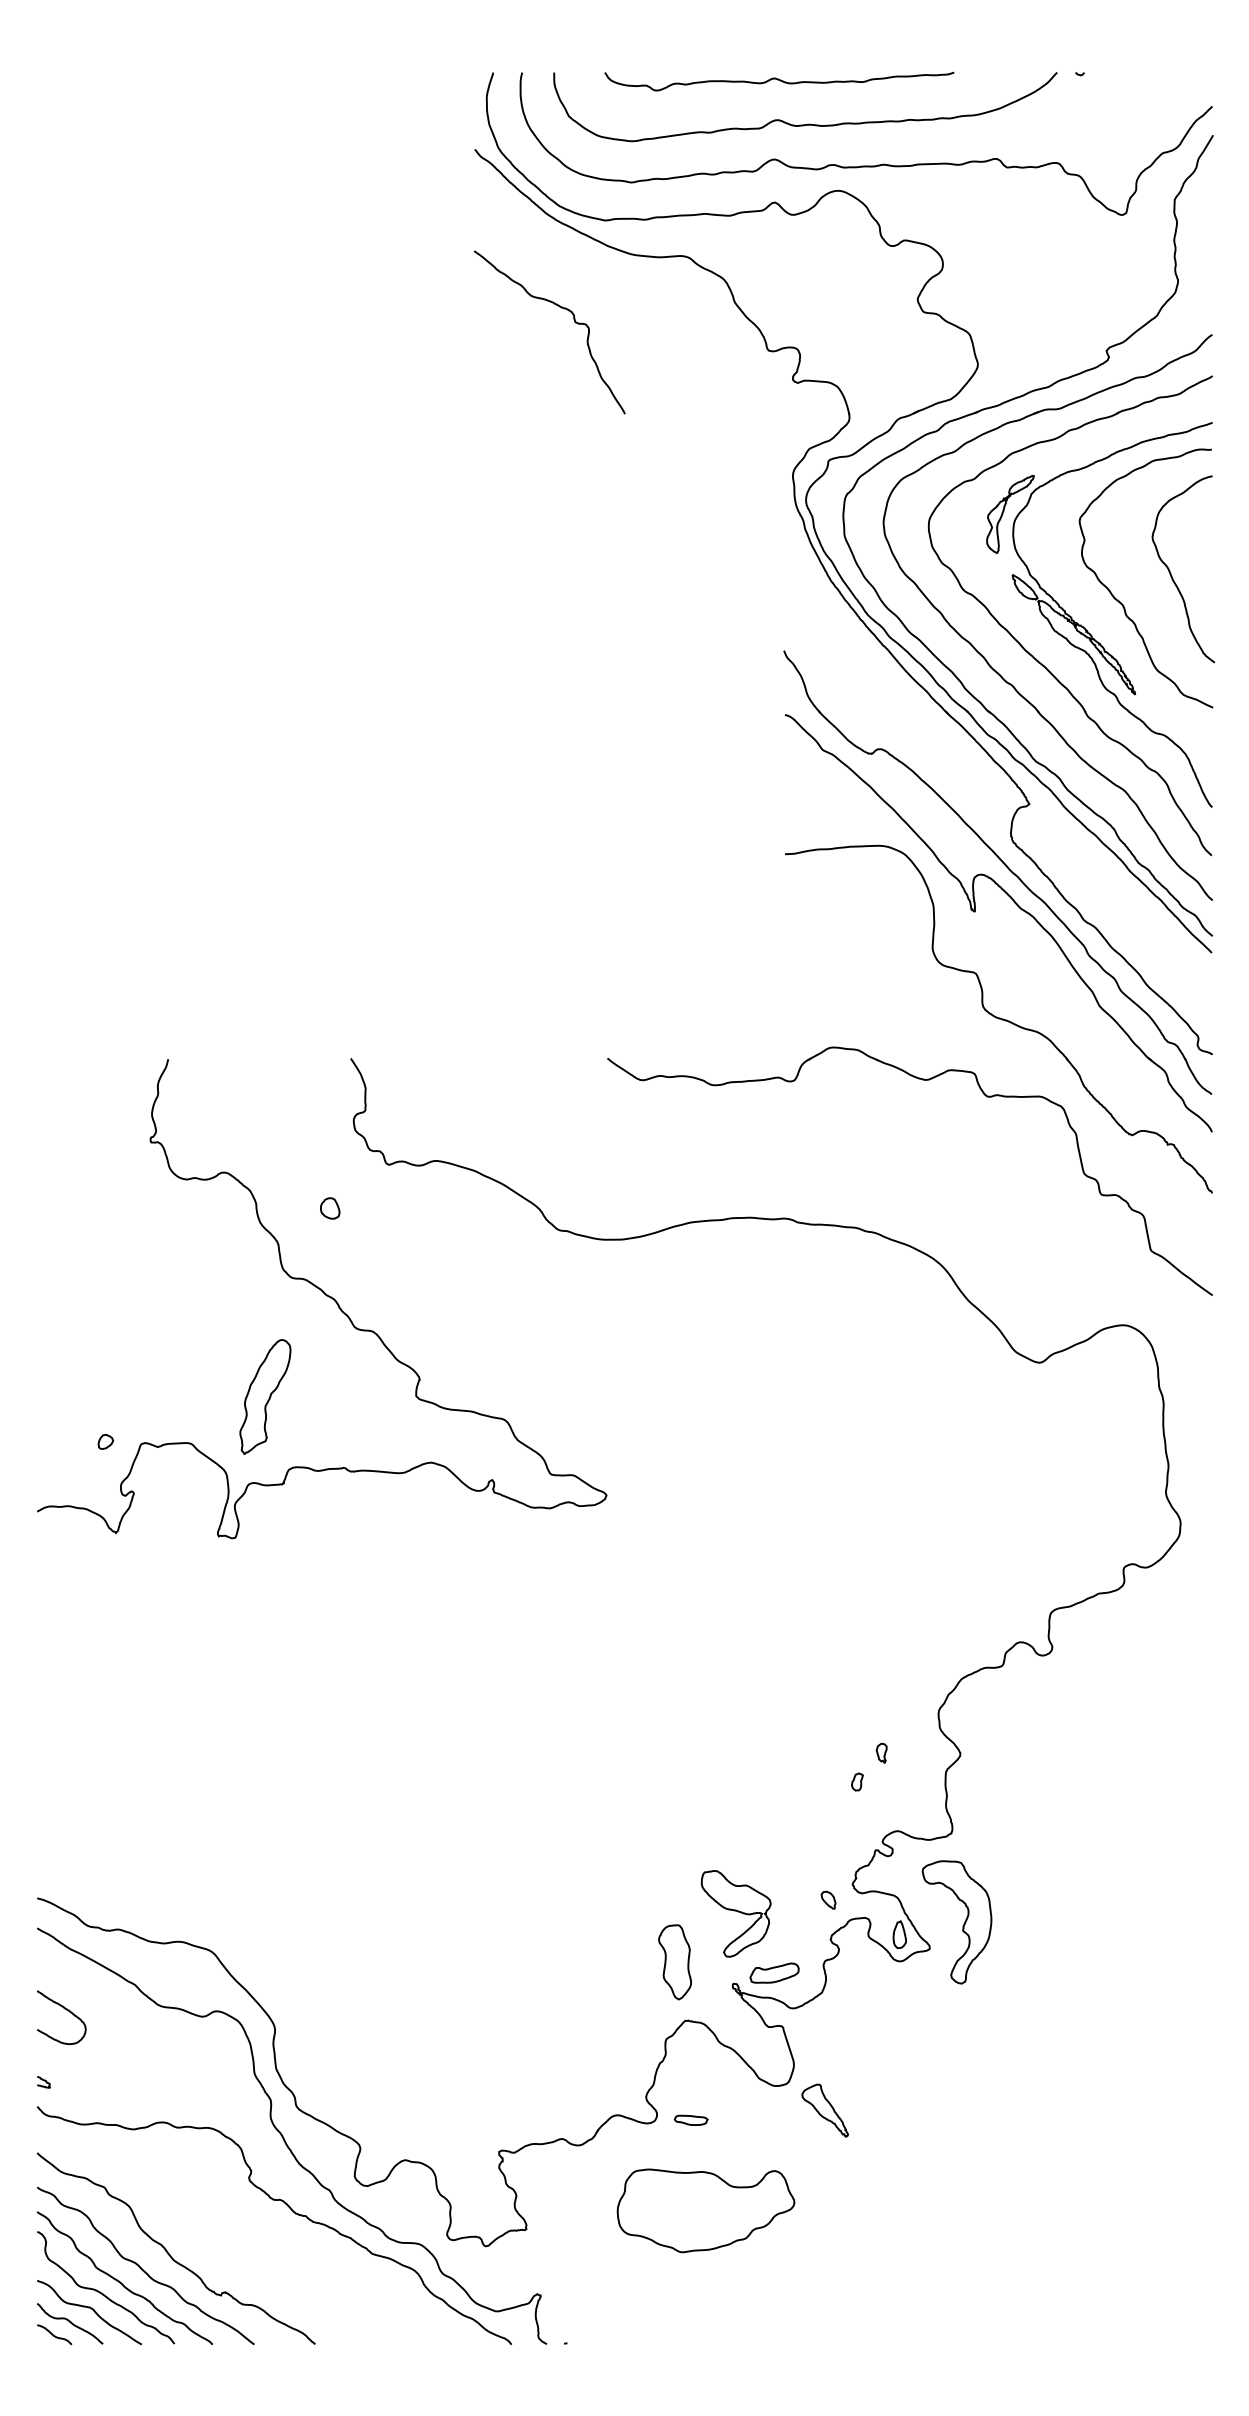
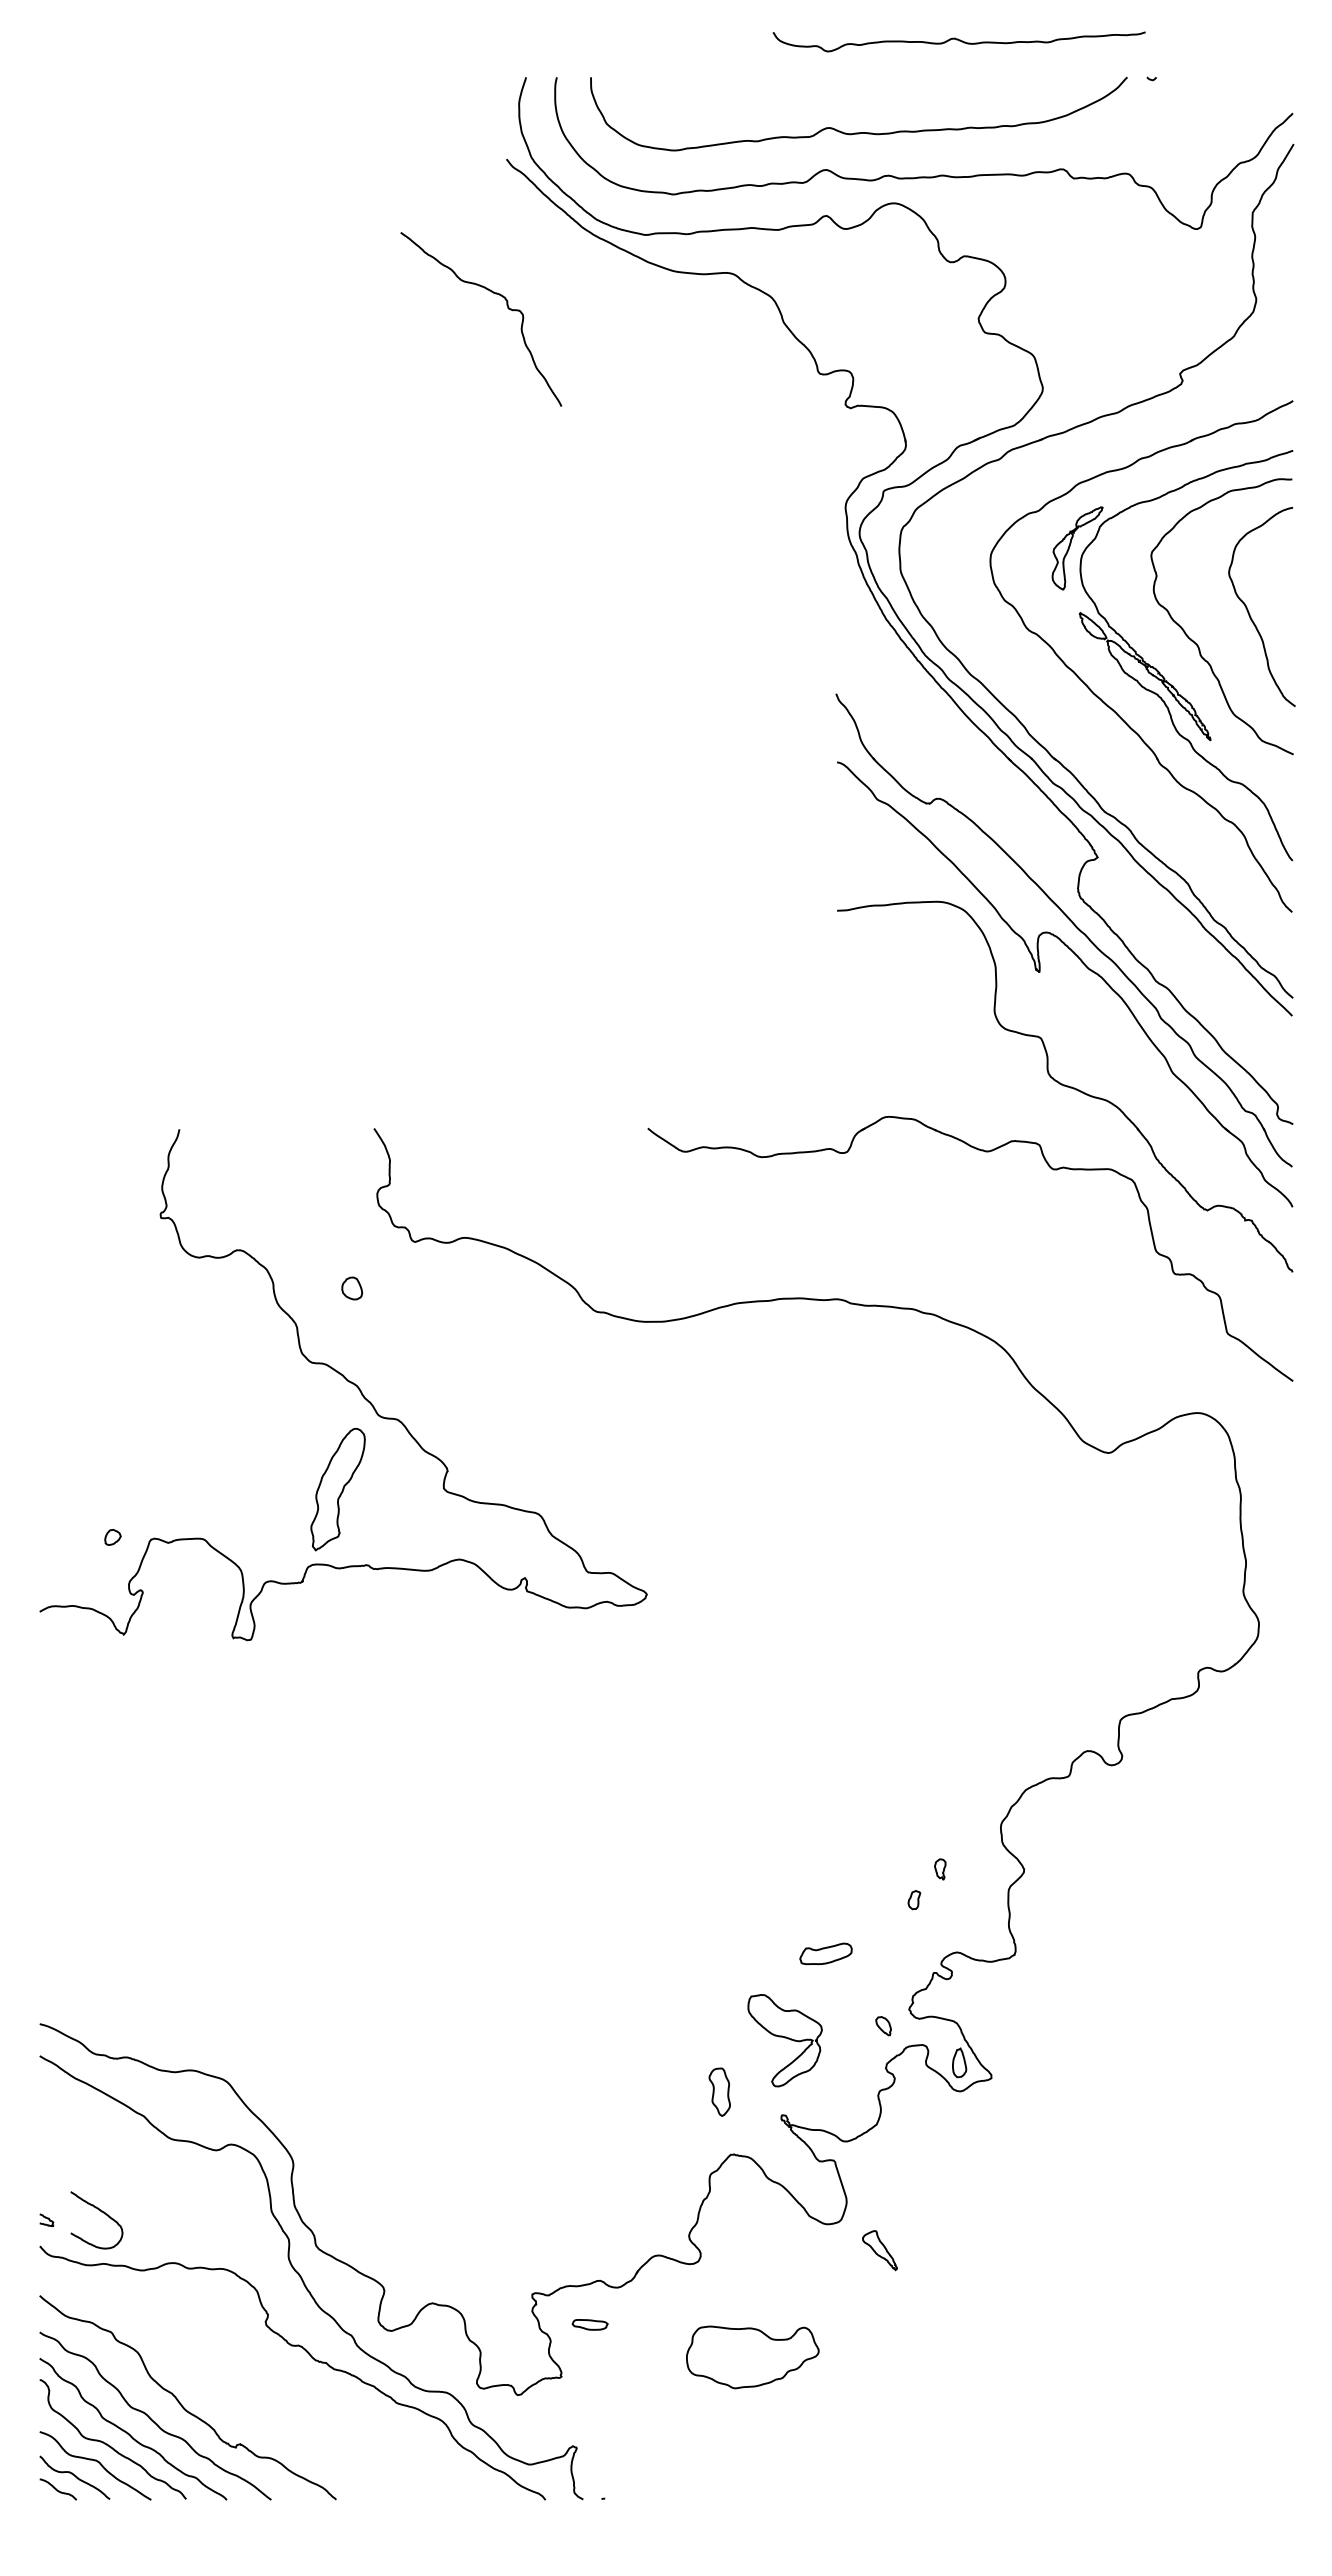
curve: (778, 80) -> (958, 40), moved
curve: (574, 322) -> (507, 308), moved
part: (999, 672) -> (1065, 717), removed
part: (264, 1396) -> (337, 1489), moved
part: (962, 1925) -> (1026, 2053), removed
part: (674, 1961) -> (719, 2091), size x0.6
part: (774, 1972) -> (825, 1953), moved
curve: (66, 2010) -> (101, 2212), moved
part: (824, 2110) -> (879, 2250), size x0.7
part: (690, 2120) -> (589, 2324), moved
part: (705, 2210) -> (752, 2357), size x0.7

